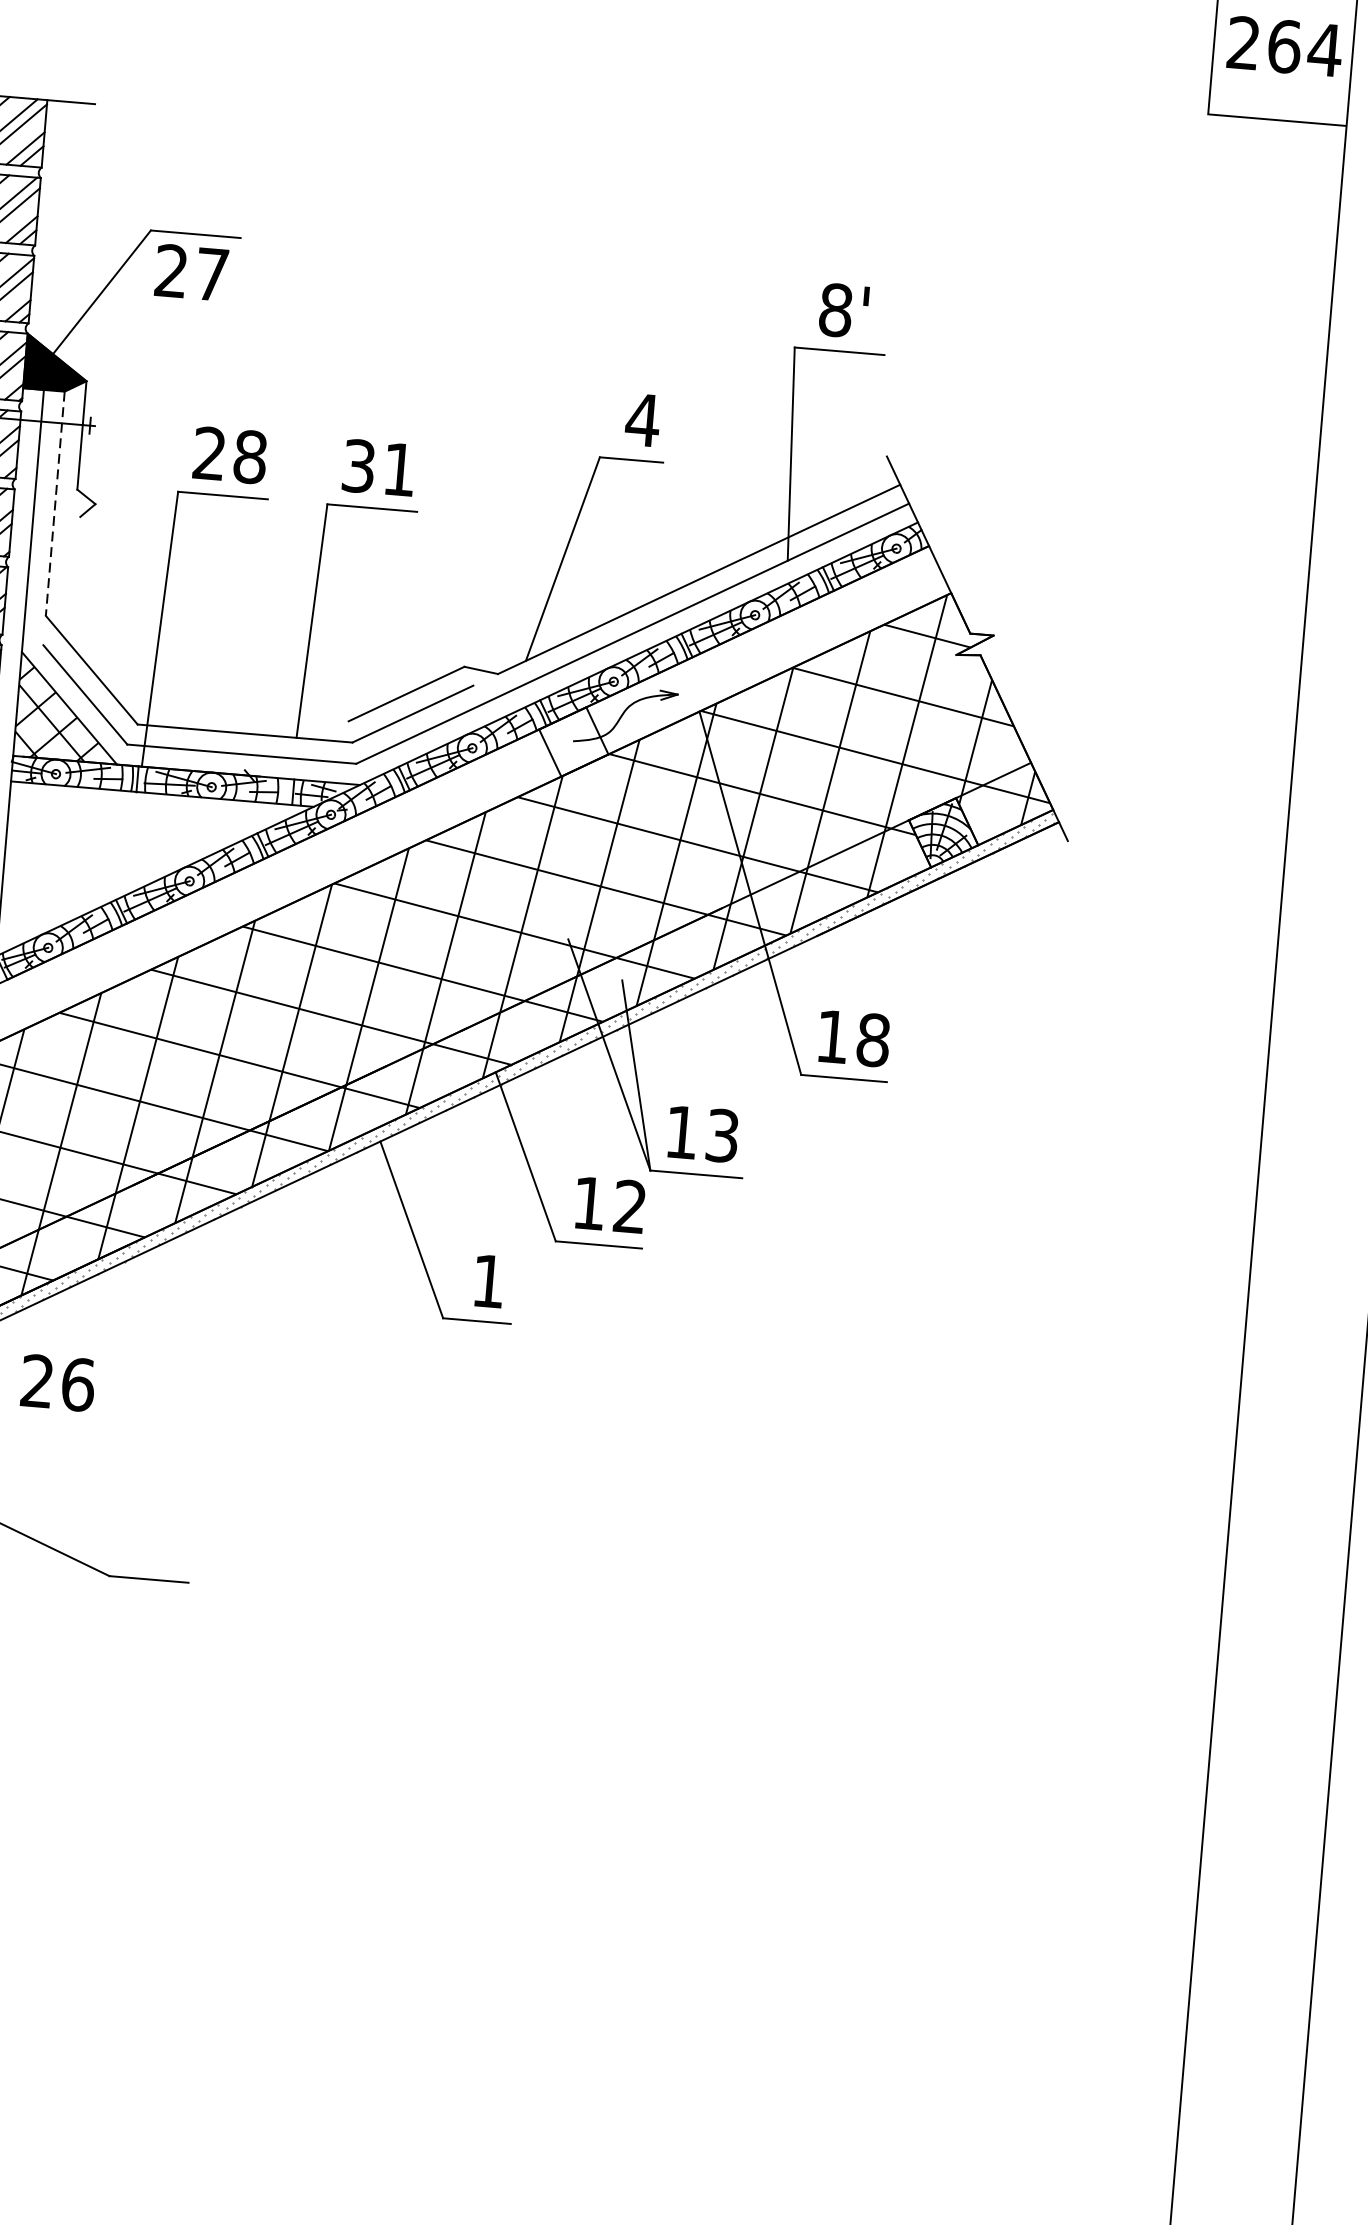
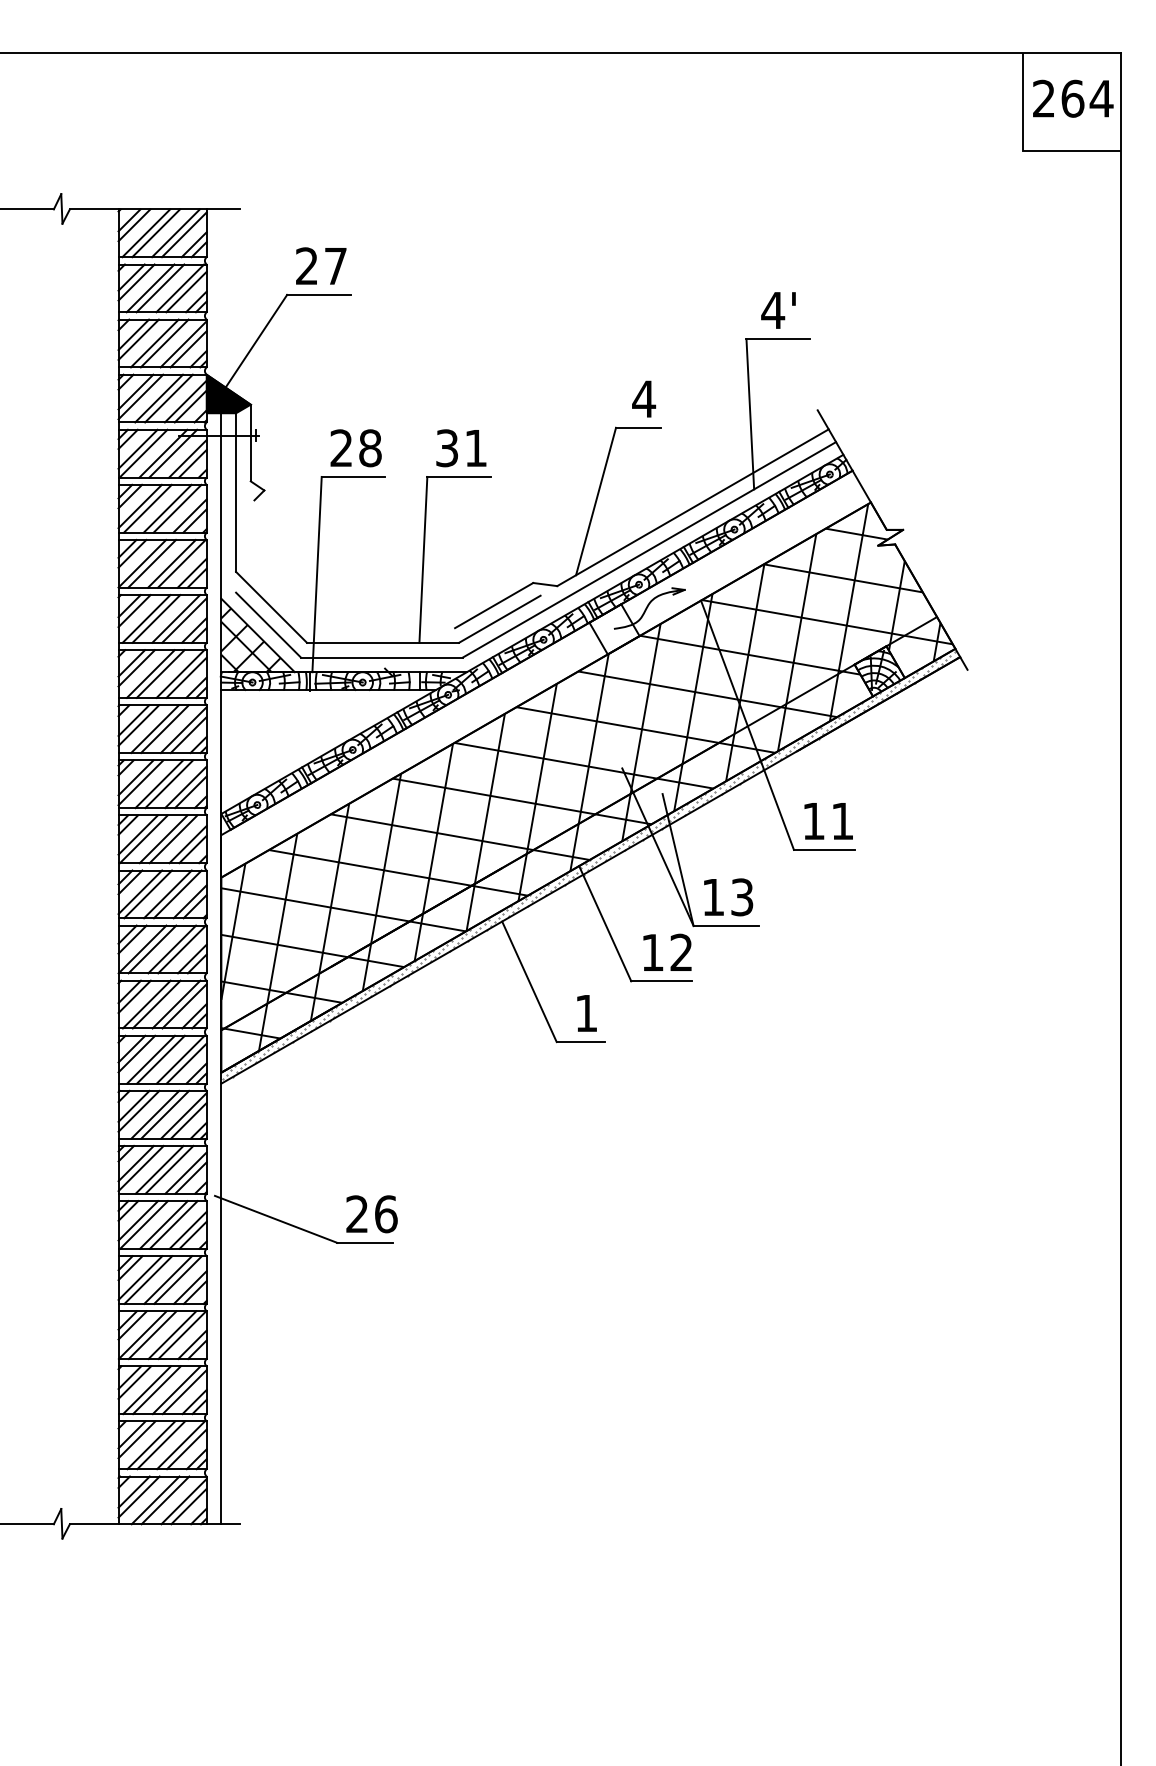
text: (192, 271) -> (321, 265), moved
text: (836, 310) -> (773, 310), 8' -> 4'
line: (55, 505) -> (236, 493), dashed -> solid
text: (873, 1040) -> (842, 821), 18 -> 11
text: (57, 1383) -> (371, 1214), moved

